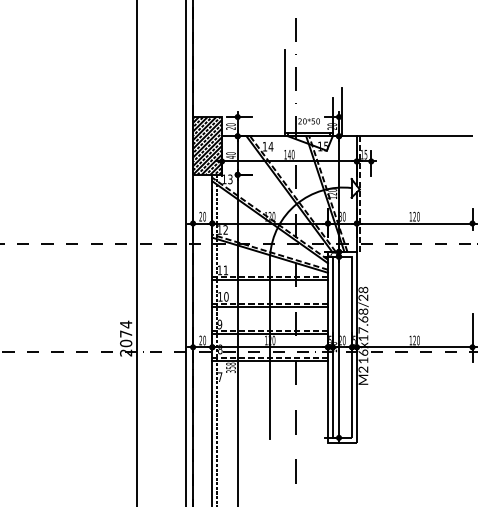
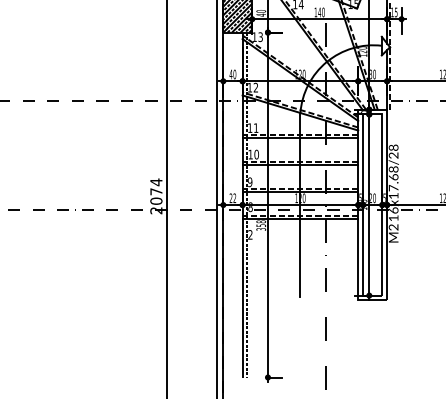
text: (200, 216) -> (230, 74), 20 -> 40
text: (204, 340) -> (234, 198), 20 -> 22
text: (220, 376) -> (250, 234), 7 -> 2

